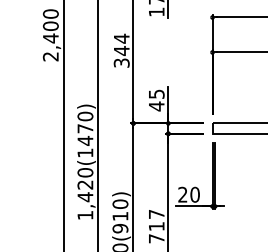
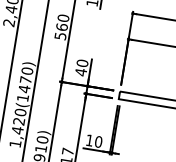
text: (121, 50) -> (61, 26), 344 -> 560
text: (156, 93) -> (82, 62), 45 -> 40
text: (182, 194) -> (89, 140), 20 -> 10

